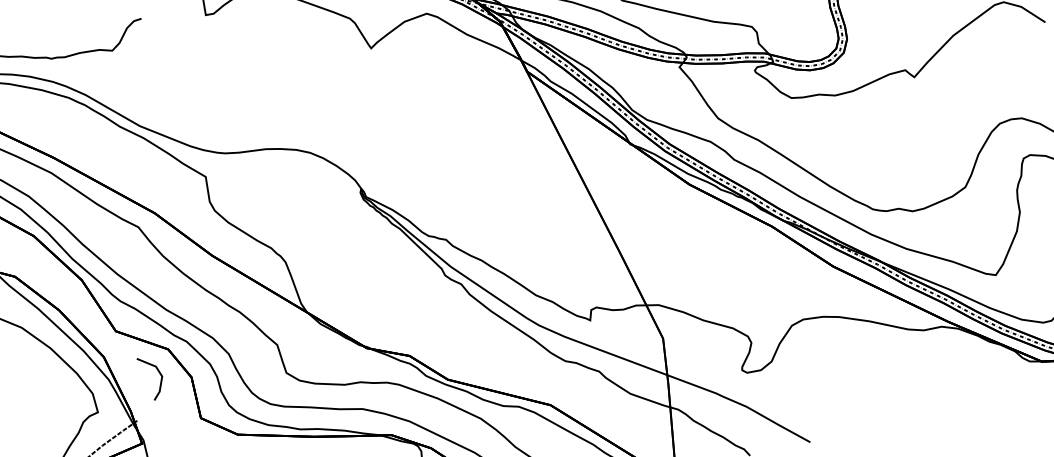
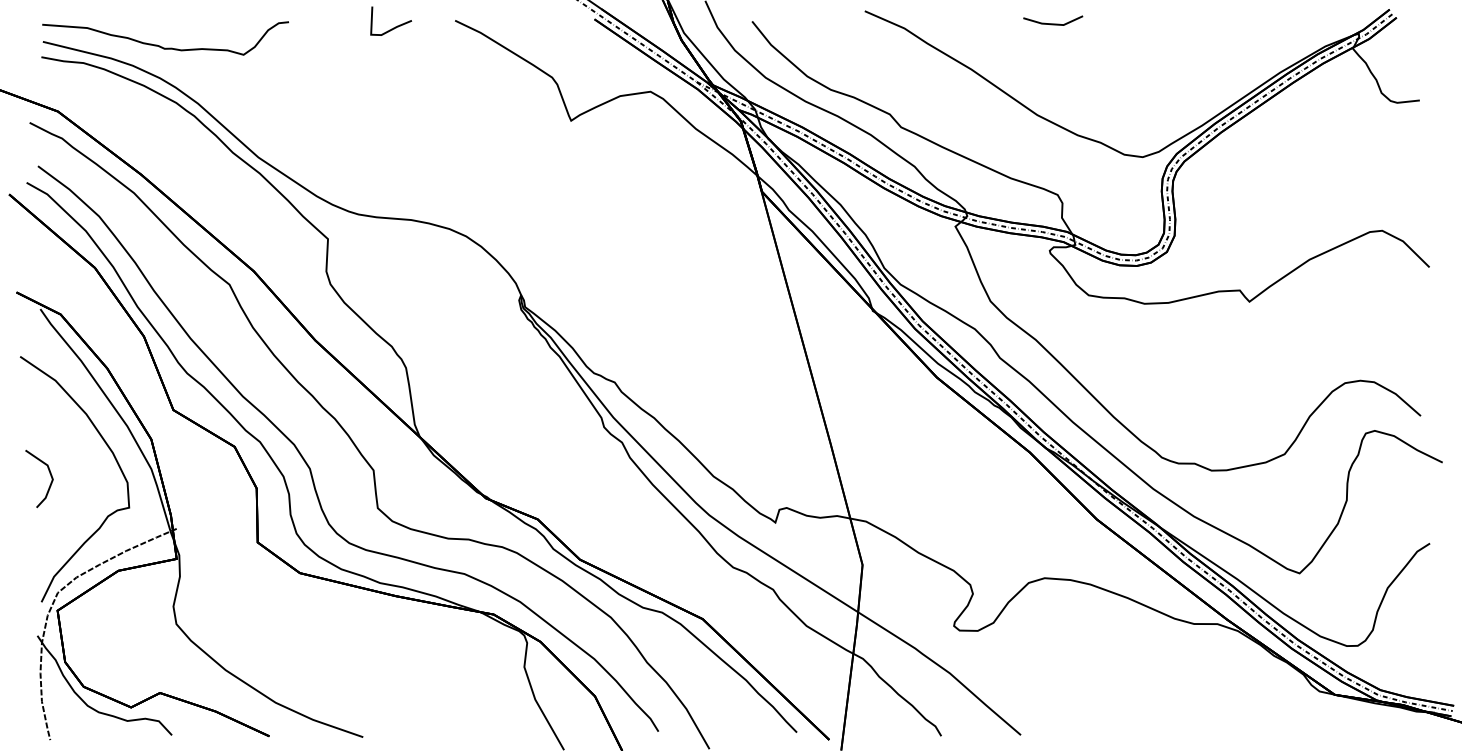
line: (158, 372) -> (49, 473), moved

